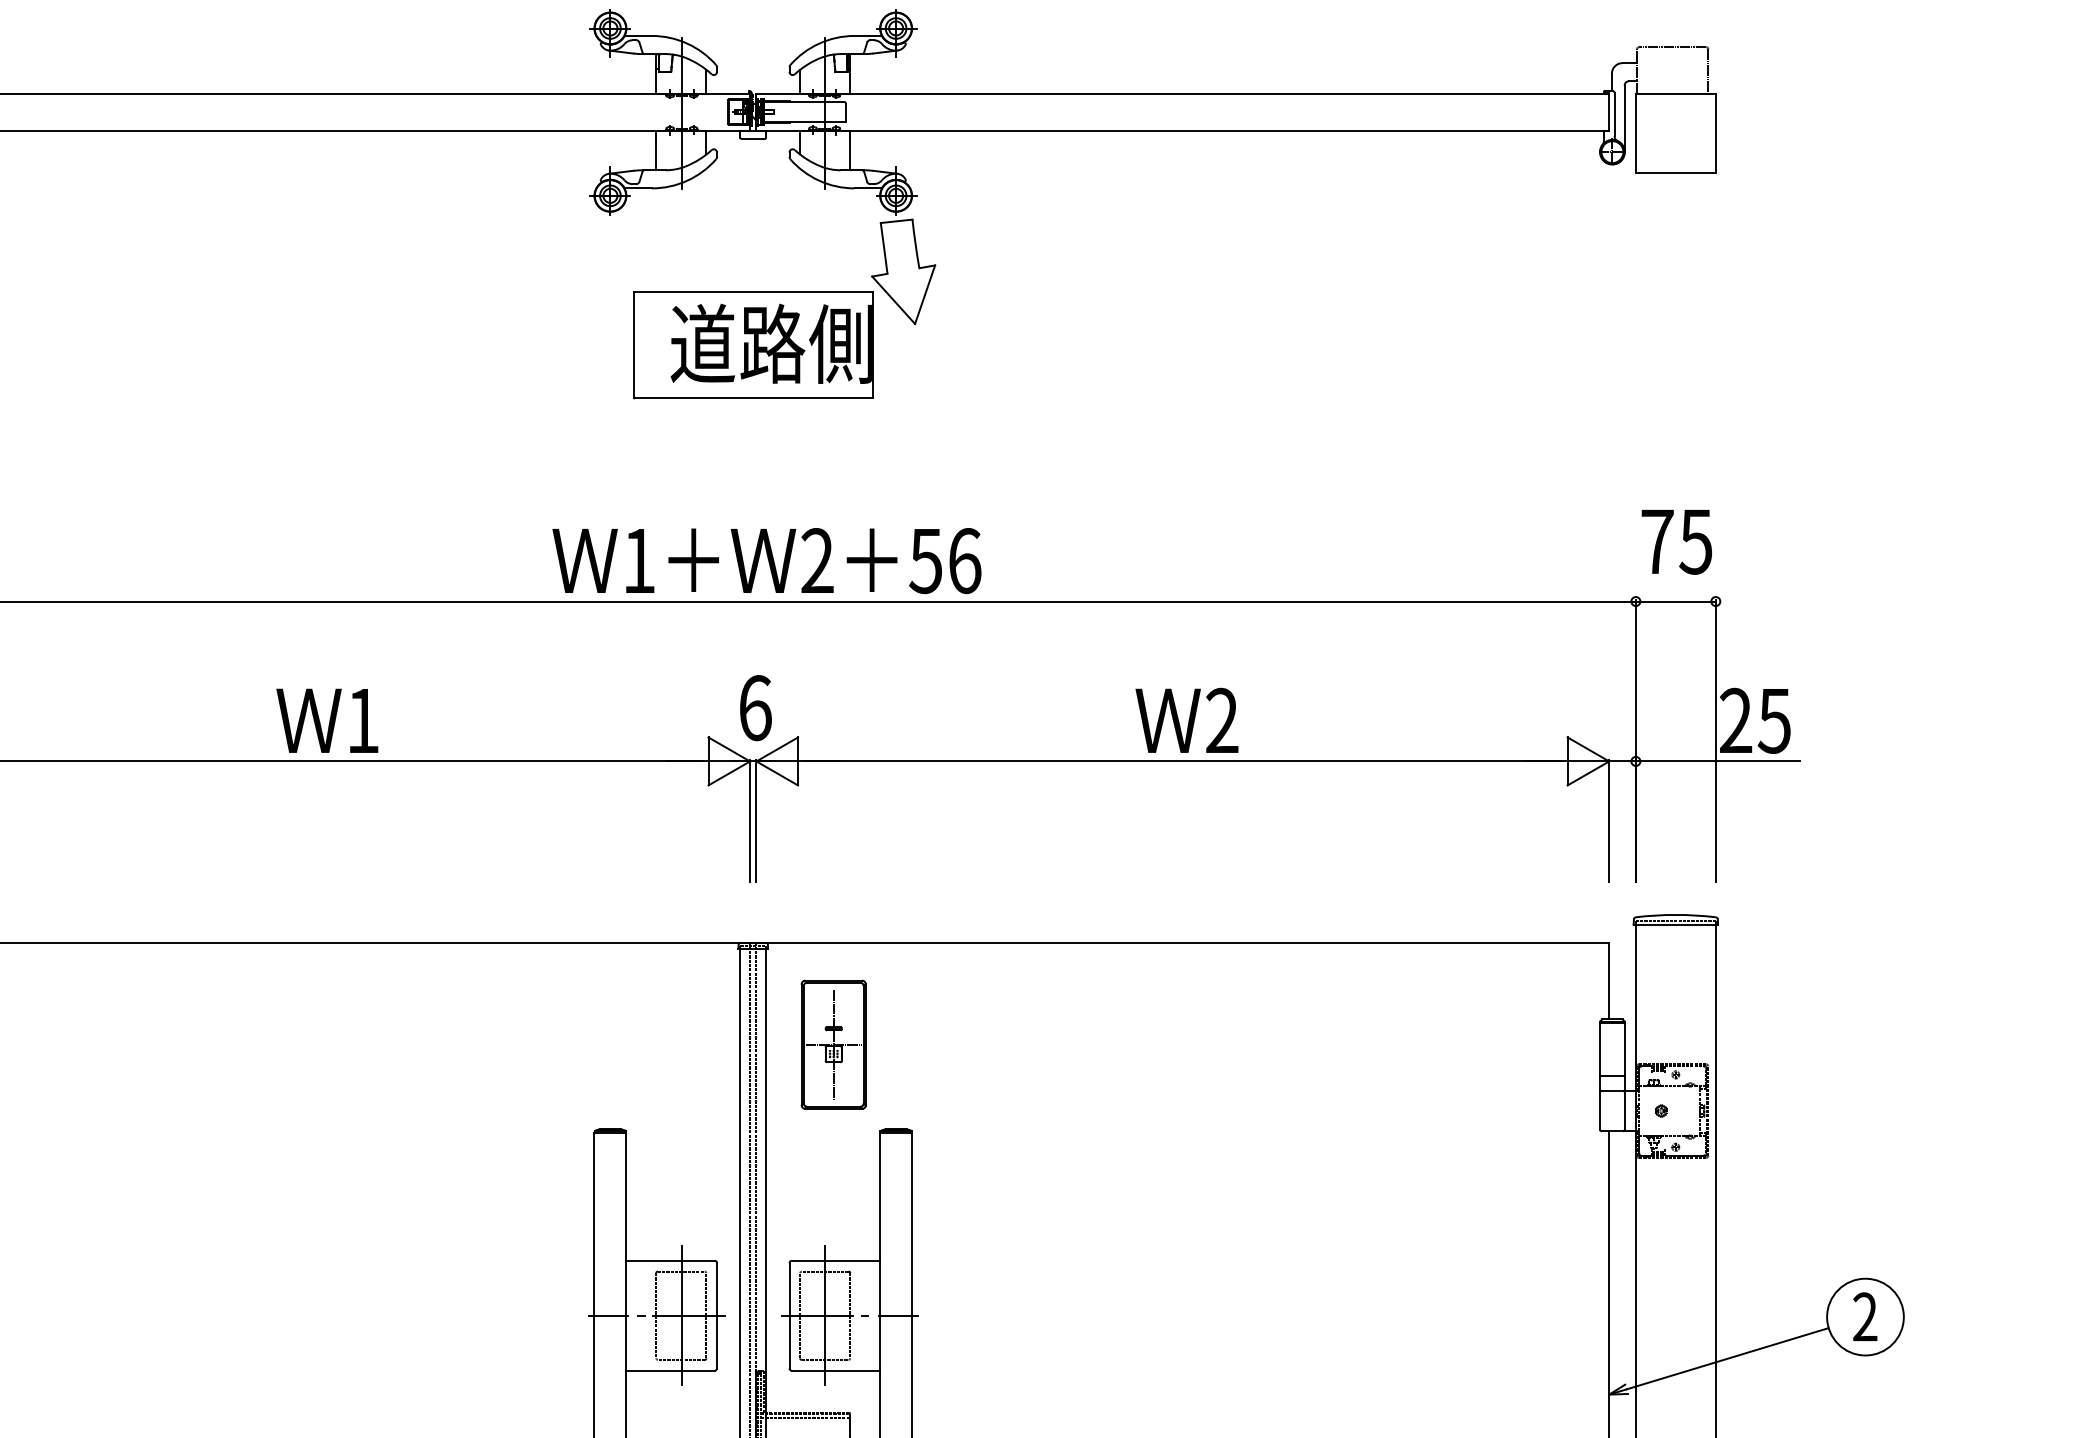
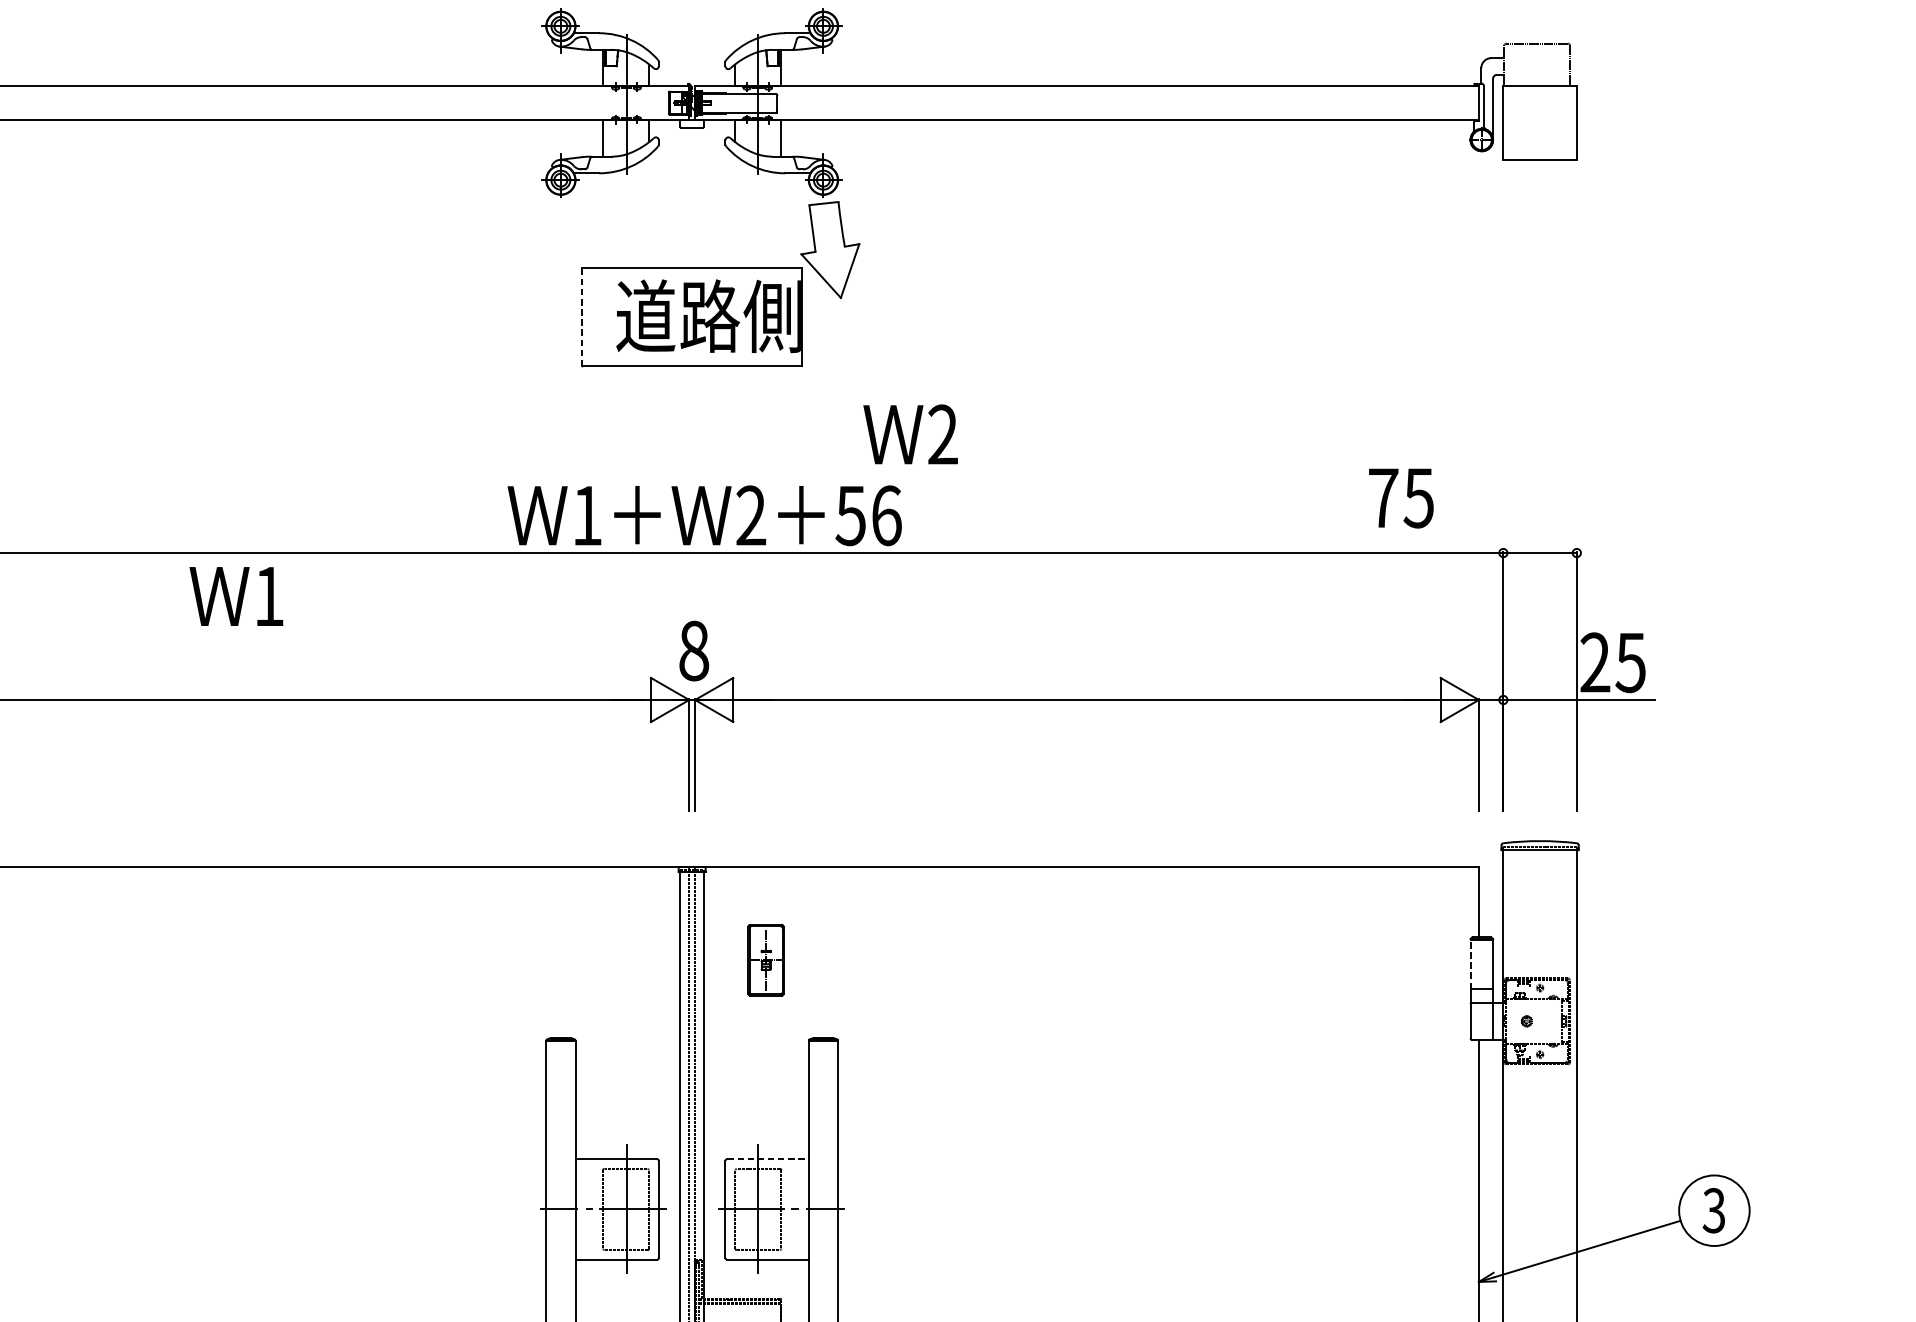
line: (633, 344) -> (582, 316), solid -> dashed
text: (1676, 542) -> (1401, 498), moved
text: (755, 708) -> (694, 651), 6 -> 8
text: (1186, 719) -> (910, 433), moved
text: (327, 720) -> (236, 596), moved
part: (833, 1044) -> (765, 960), size x0.6
line: (1600, 1048) -> (1470, 963), solid -> dashed
line: (836, 1260) -> (768, 1158), solid -> dashed
text: (1864, 1316) -> (1713, 1210), 2 -> 3

